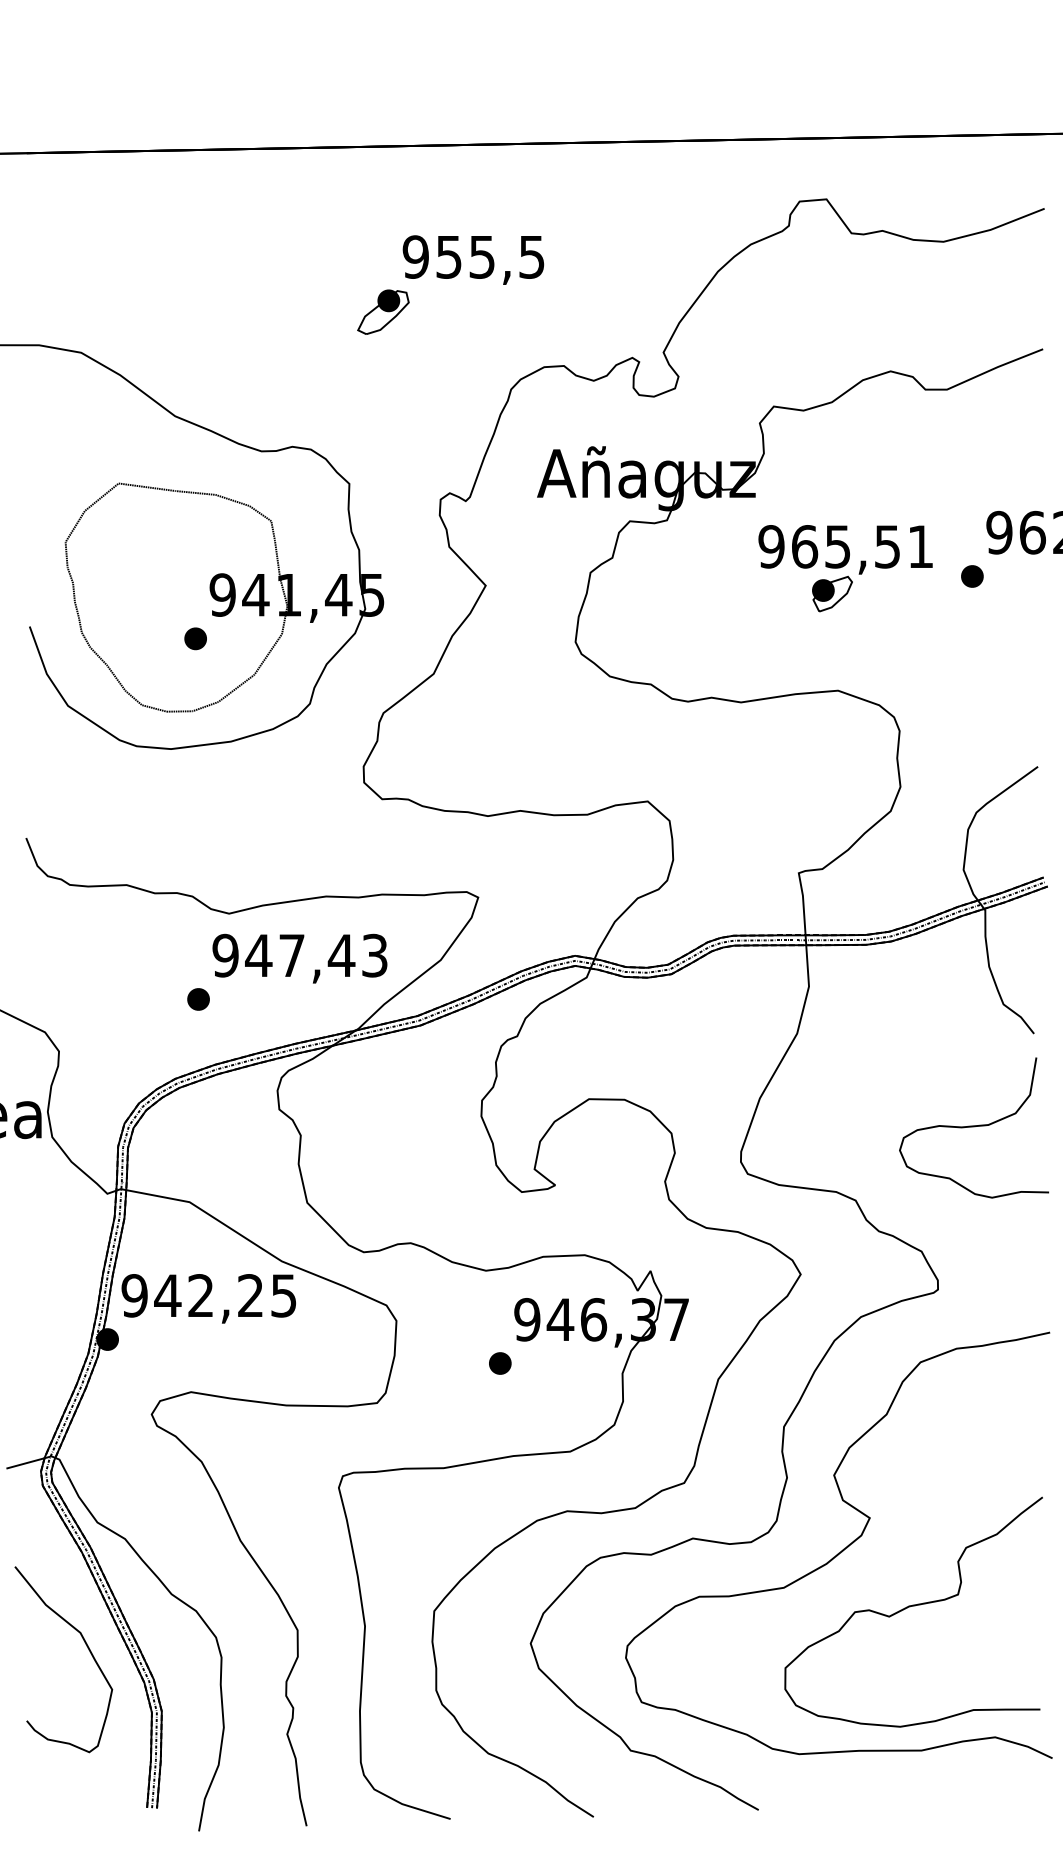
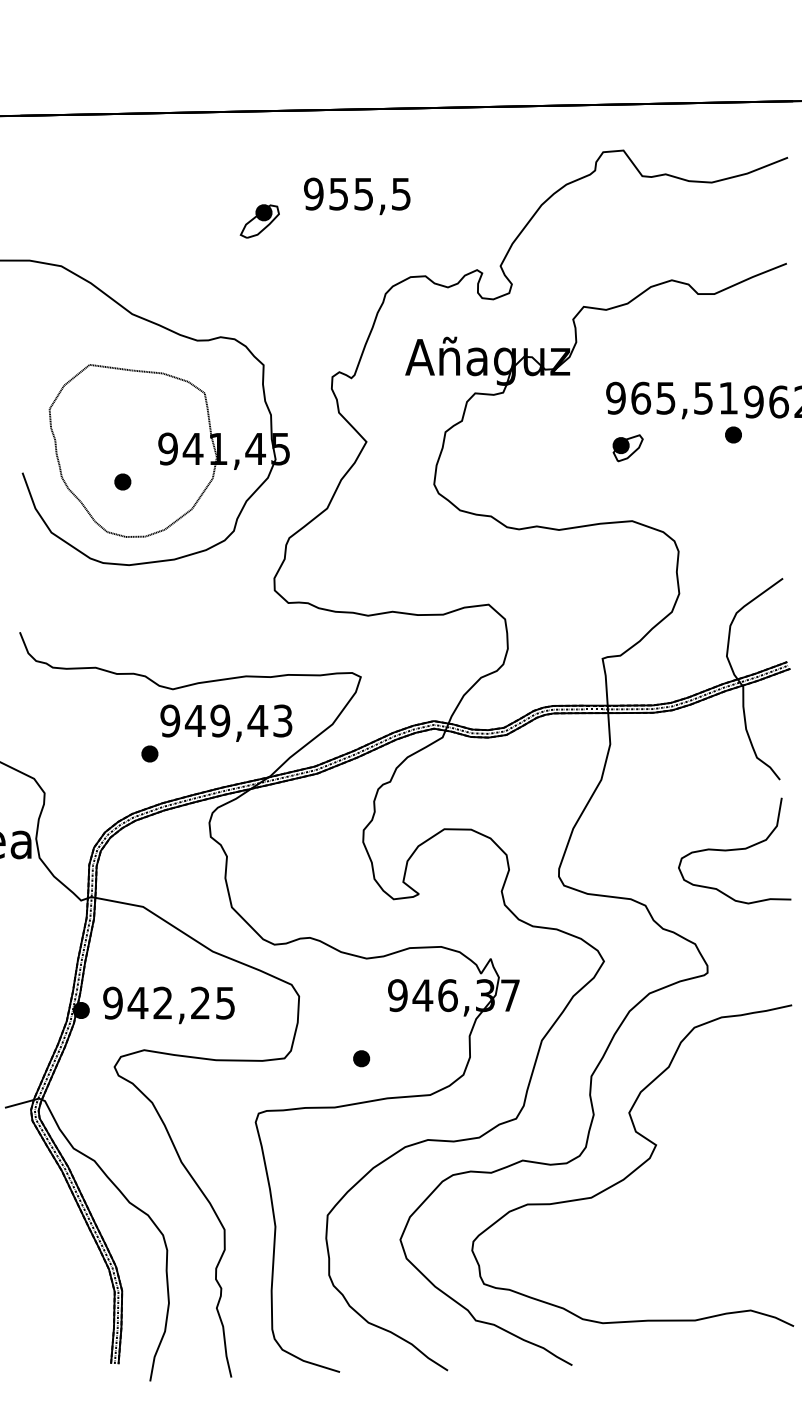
part: (383, 311) -> (259, 220), moved
text: (845, 549) -> (671, 400), moved
part: (195, 638) -> (122, 481), moved
text: (291, 955) -> (219, 720), 947,43 -> 949,43
text: (208, 1298) -> (168, 1005), moved
part: (500, 1363) -> (361, 1058), moved
part: (913, 1611) -> (689, 1215), removed
part: (87, 1648) -> (66, 1243), removed

